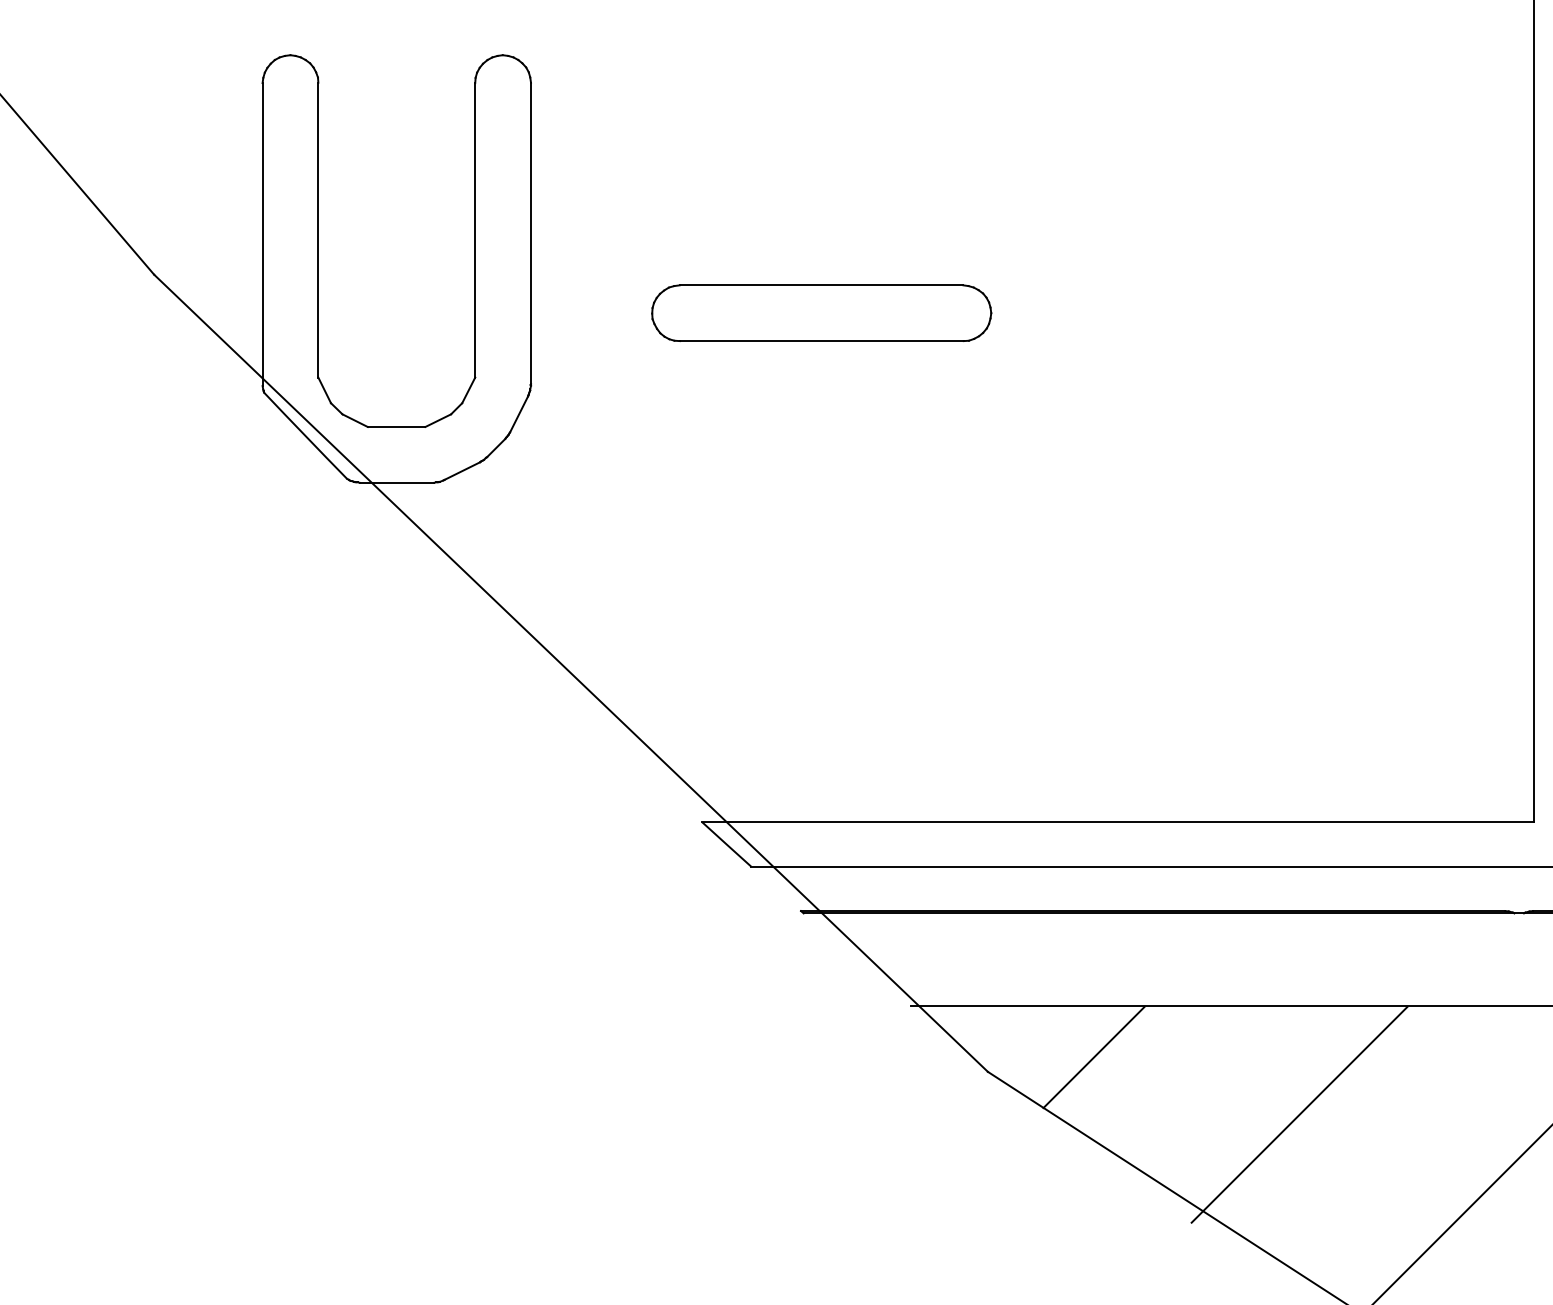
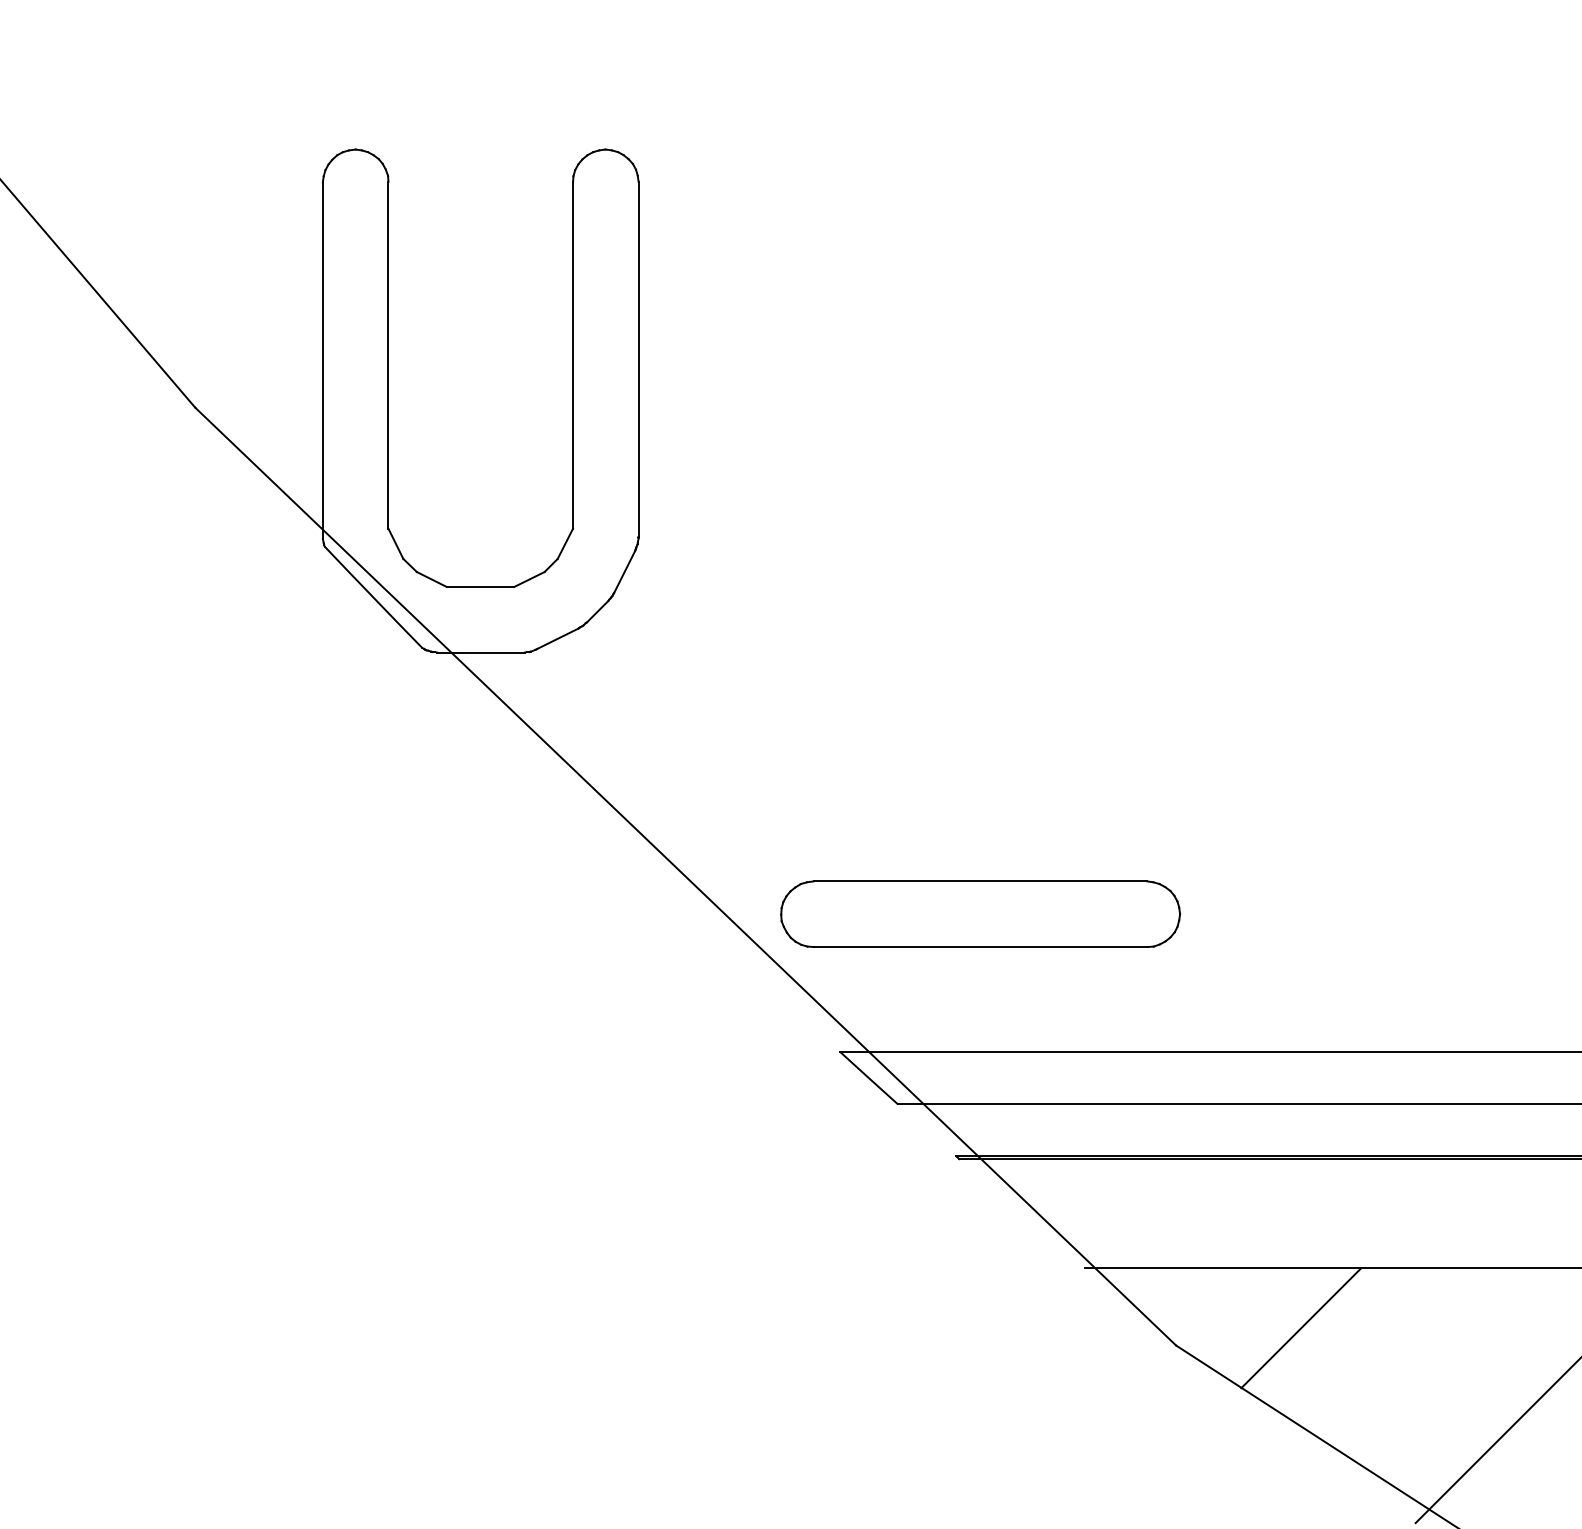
part: (821, 312) -> (980, 913), moved

